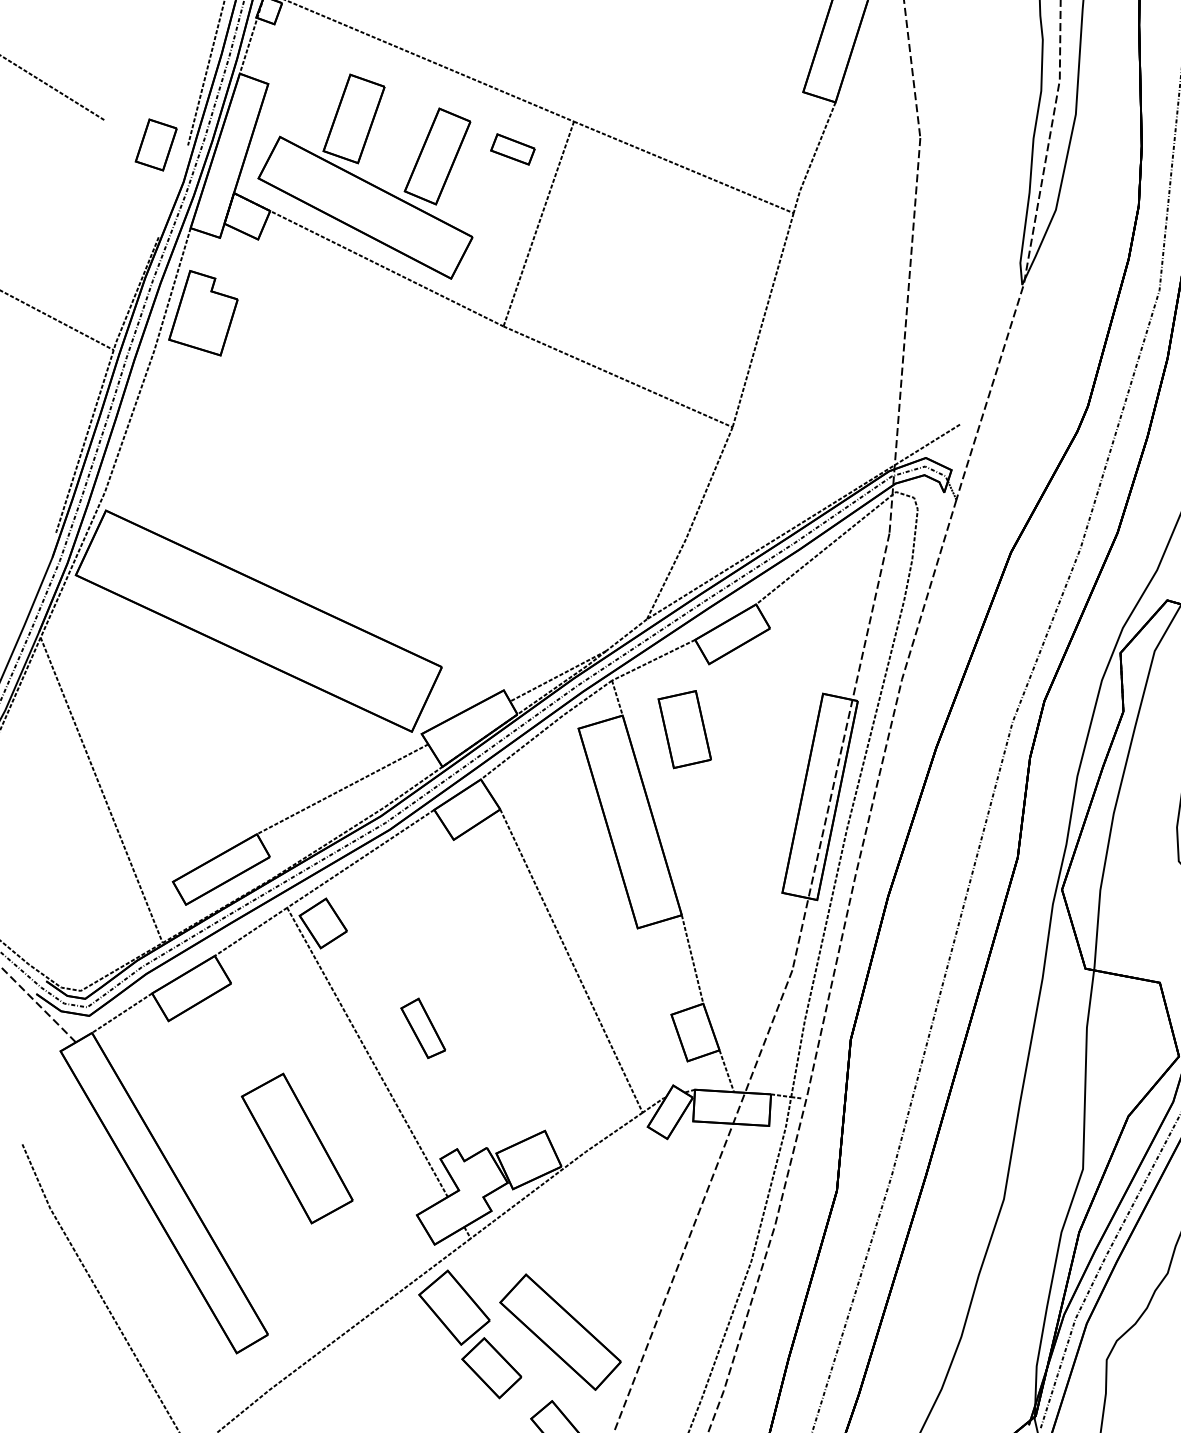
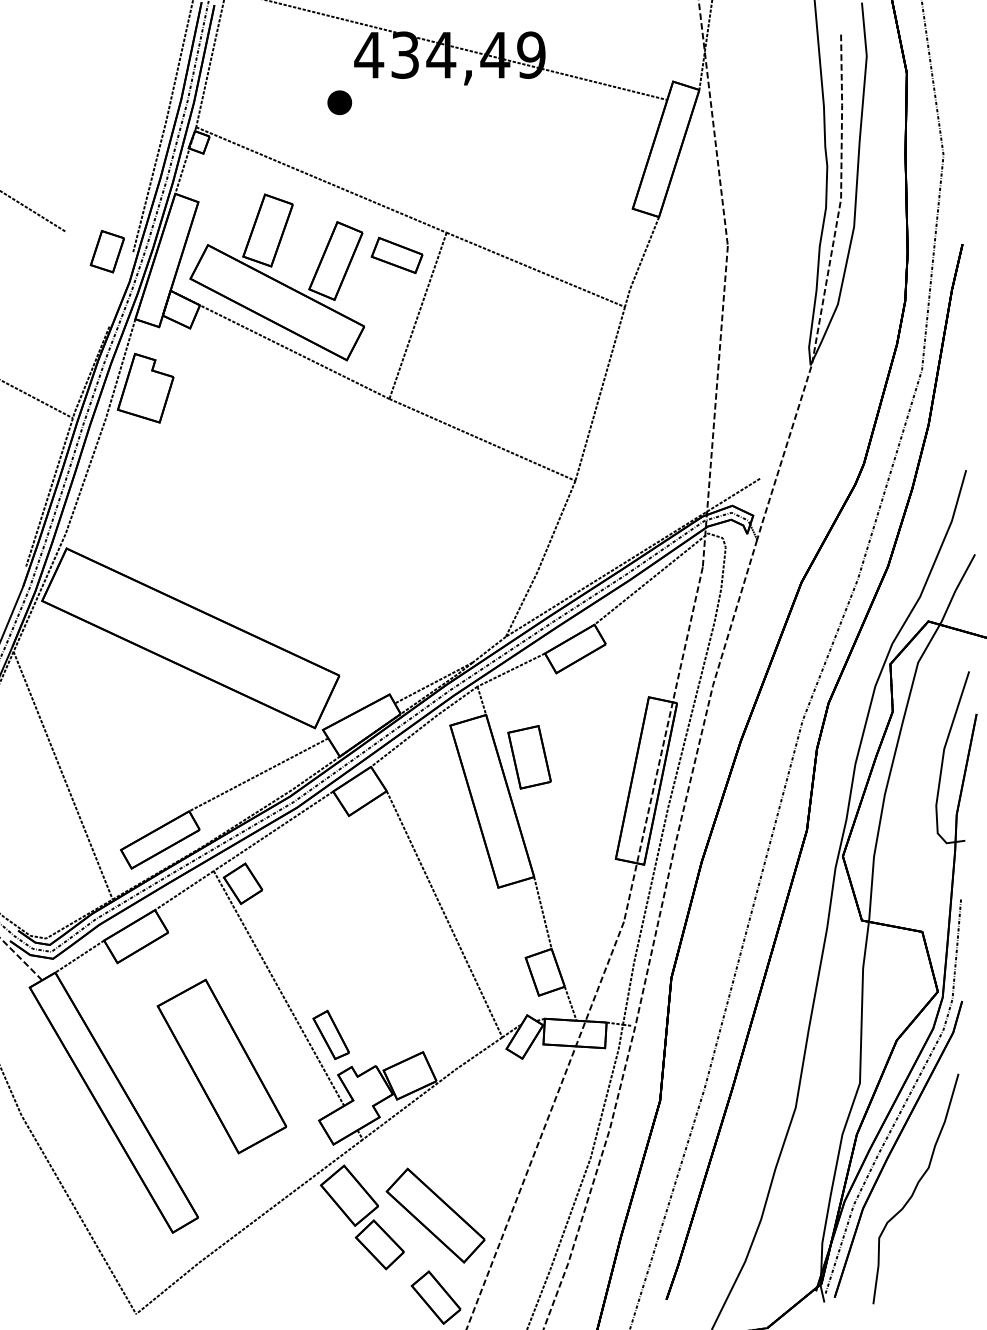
part: (512, 148) -> (396, 254), size x1.43
part: (684, 729) -> (529, 757), moved
part: (422, 1027) -> (330, 1034), moved
part: (296, 1148) -> (221, 1066), size x1.43

